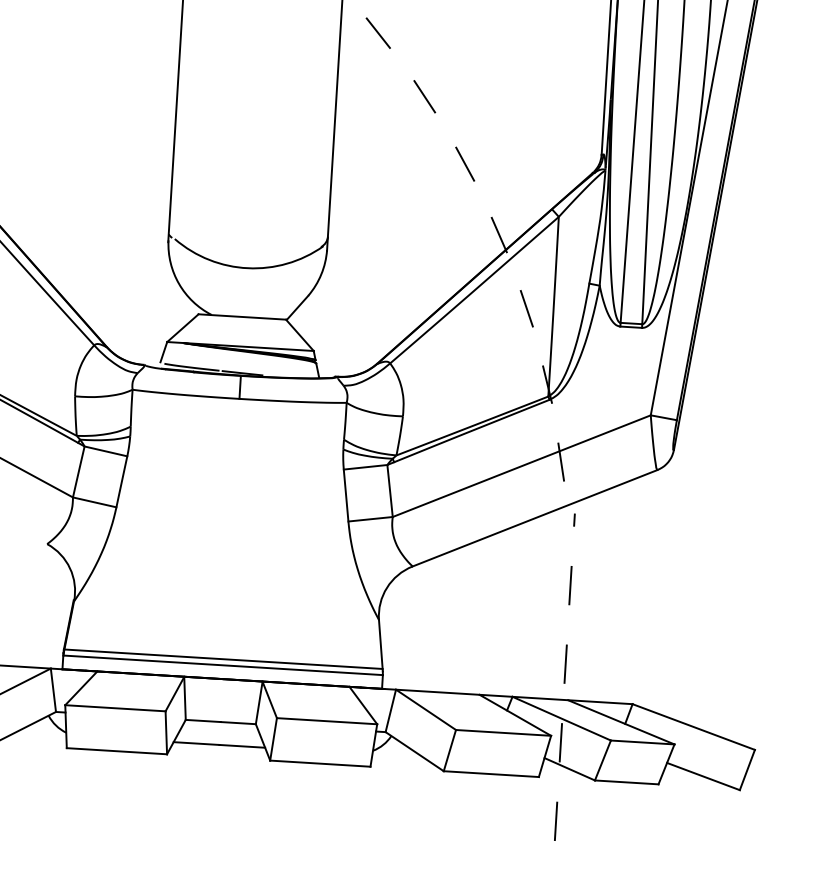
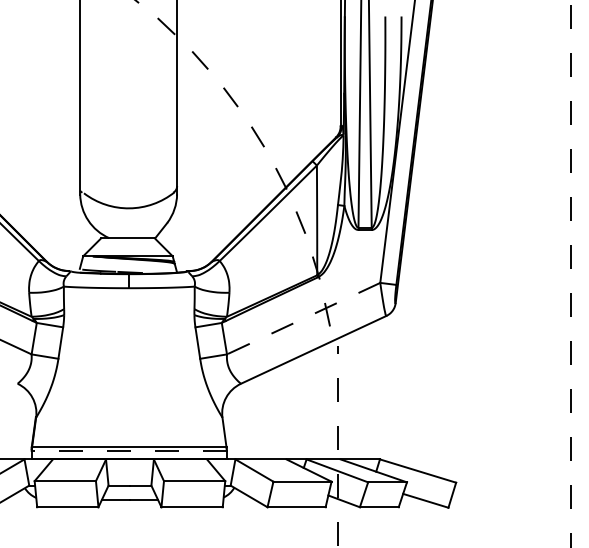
line: (521, 465) -> (303, 318), solid -> dashed
line: (223, 666) -> (129, 451), solid -> dashed

